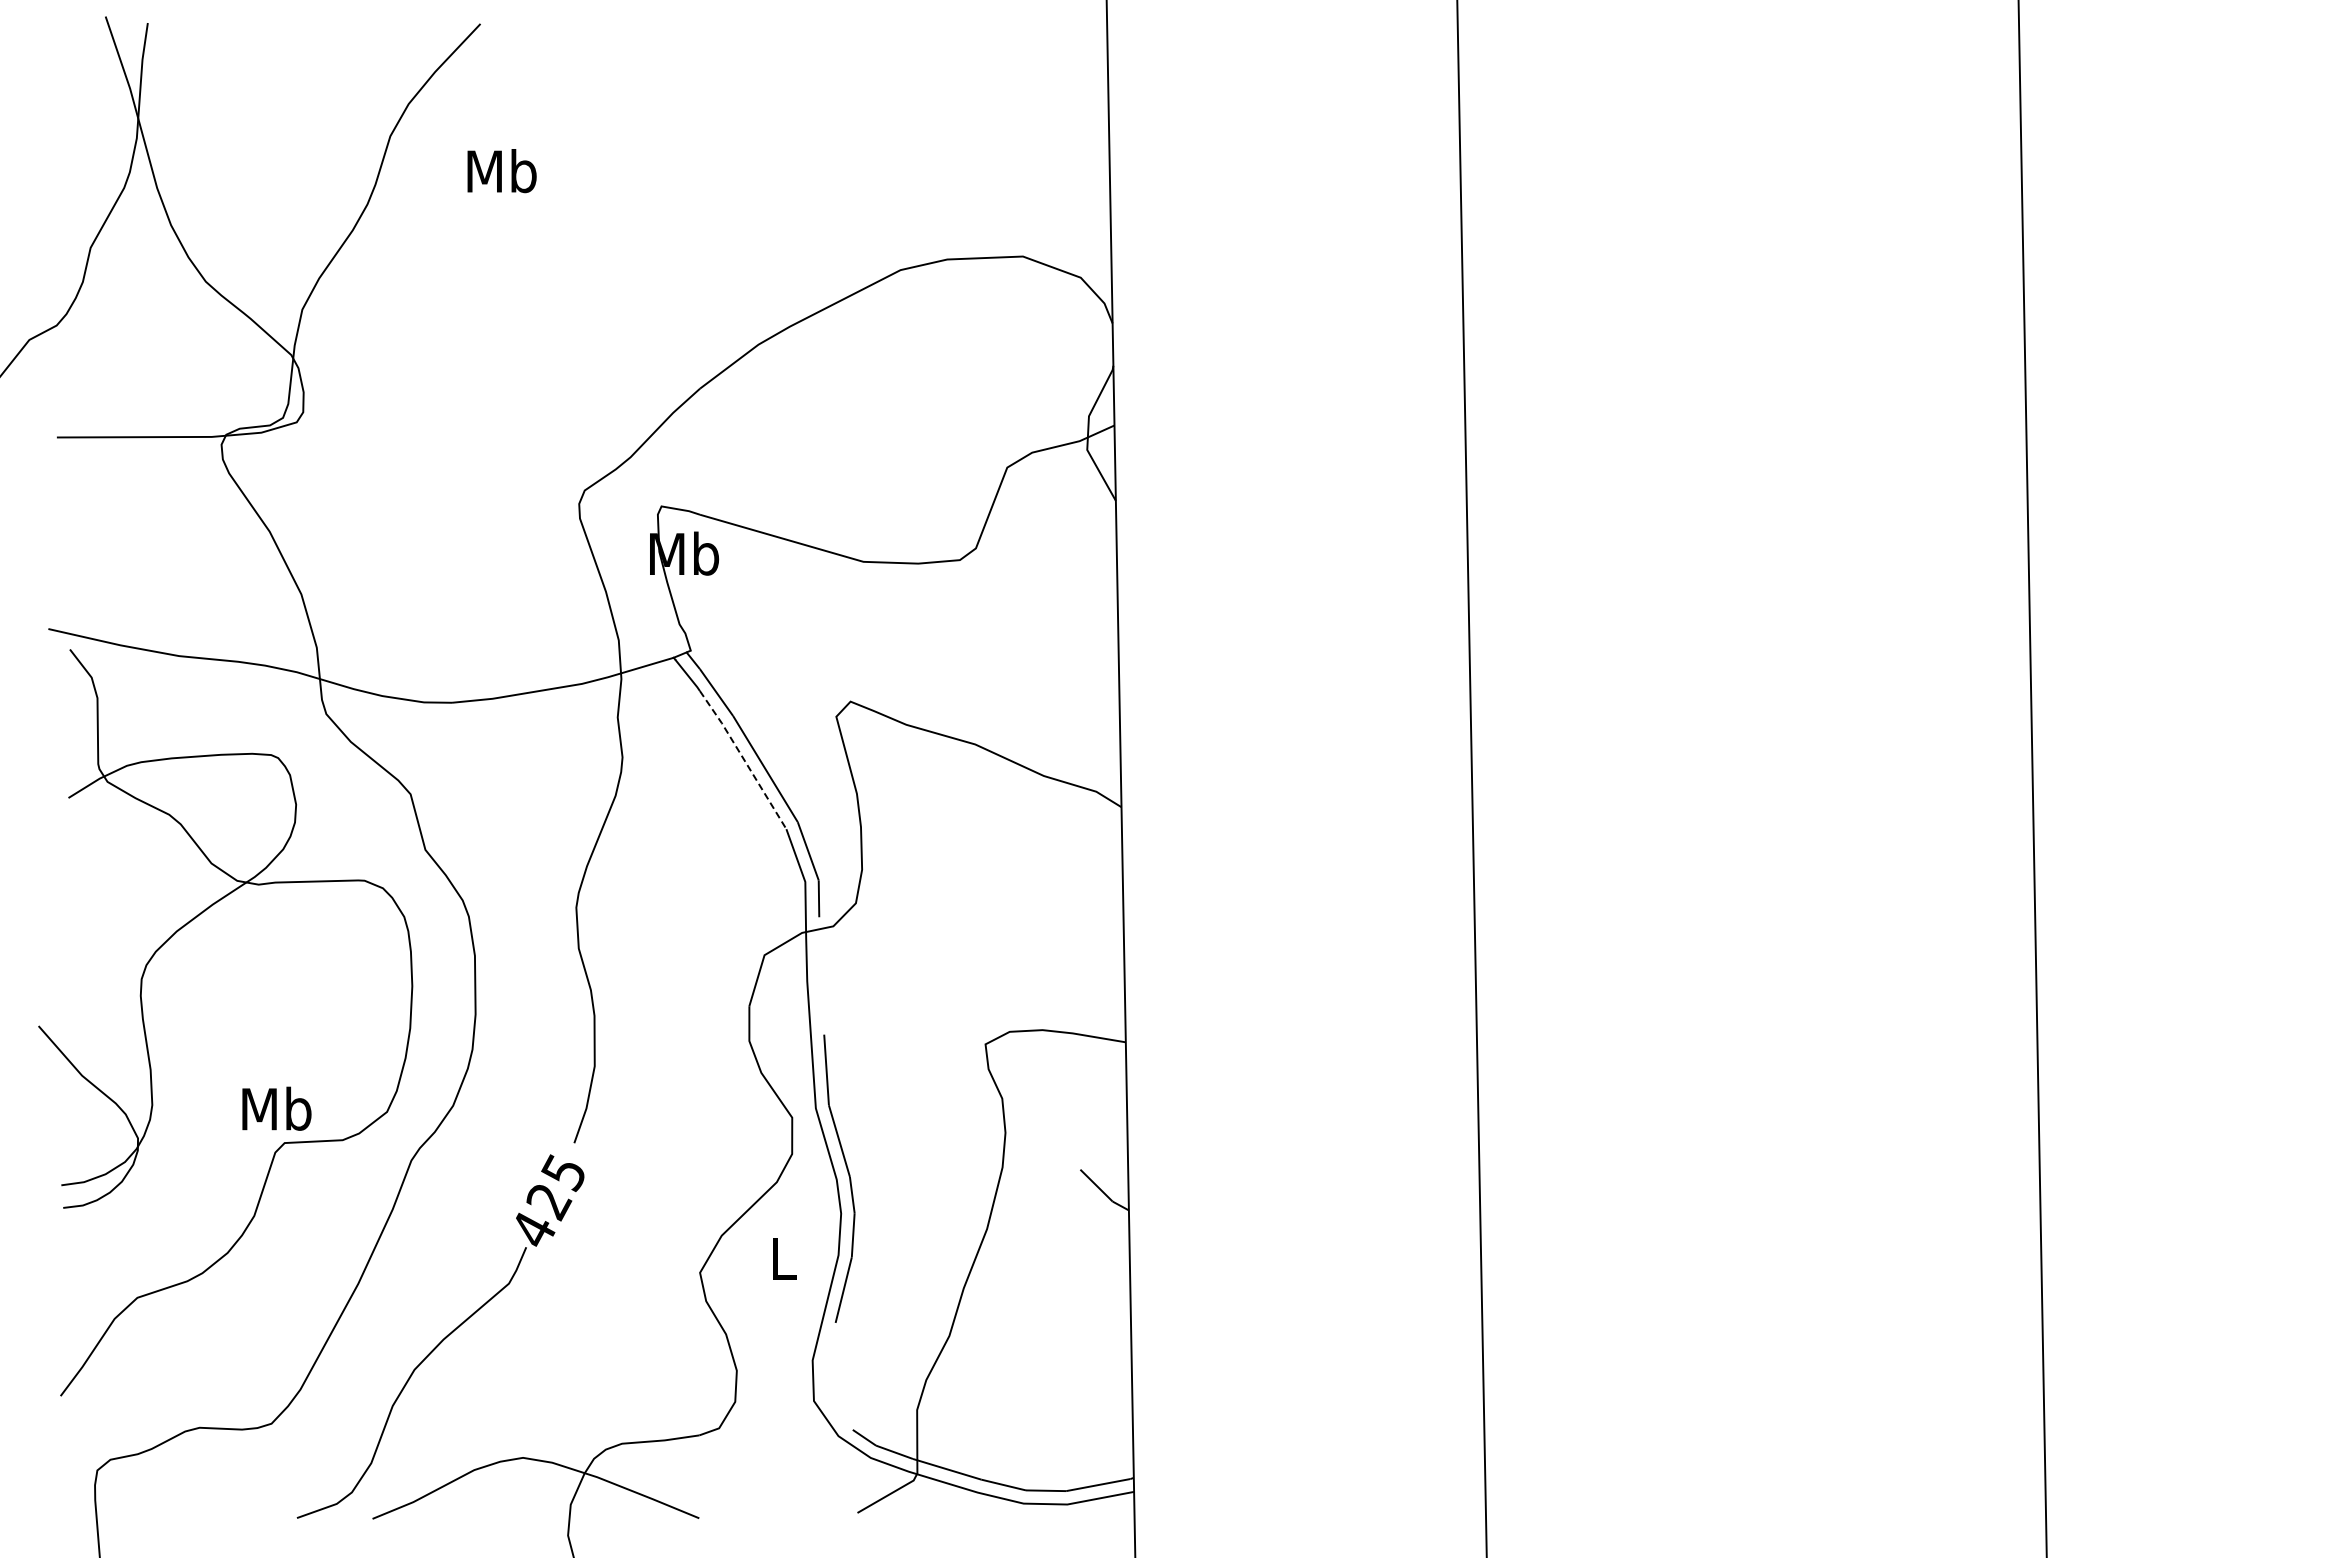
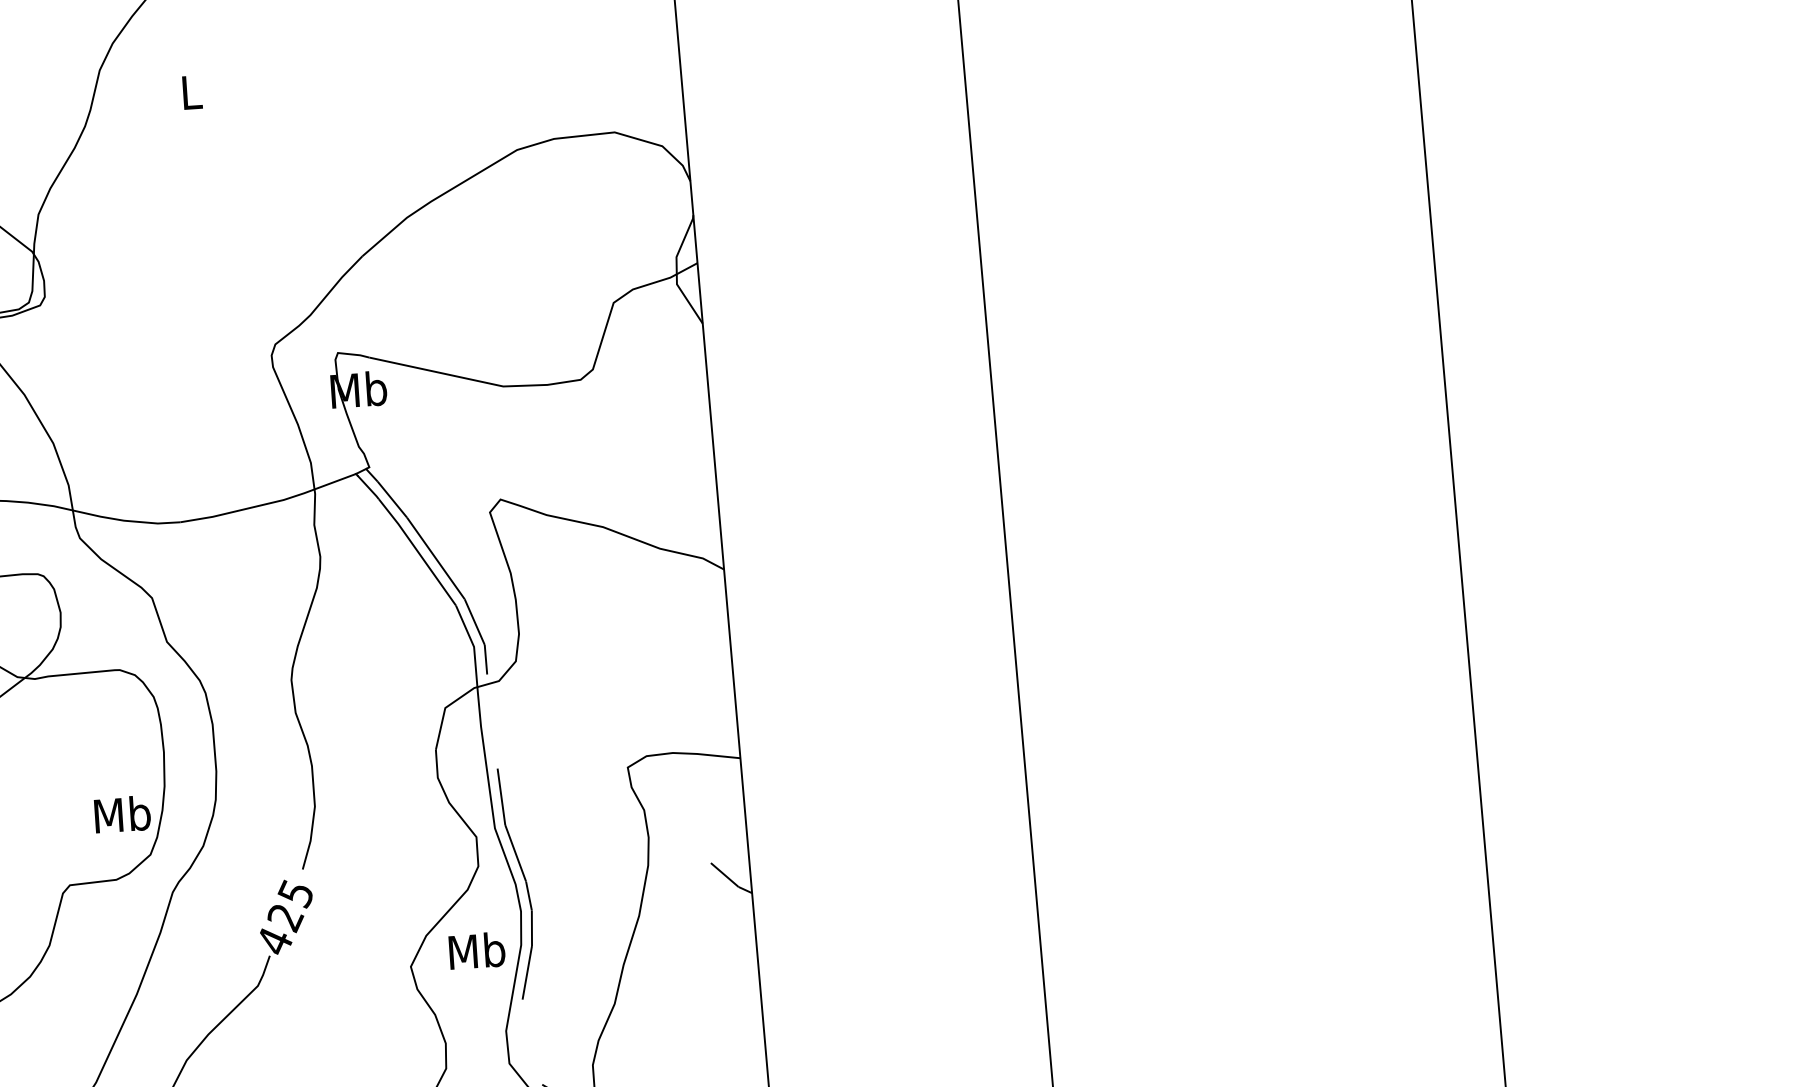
text: (501, 171) -> (190, 92), Mb -> L
line: (743, 759) -> (417, 551), dashed -> solid
text: (276, 1108) -> (122, 814), moved
text: (783, 1258) -> (477, 950), L -> Mb

